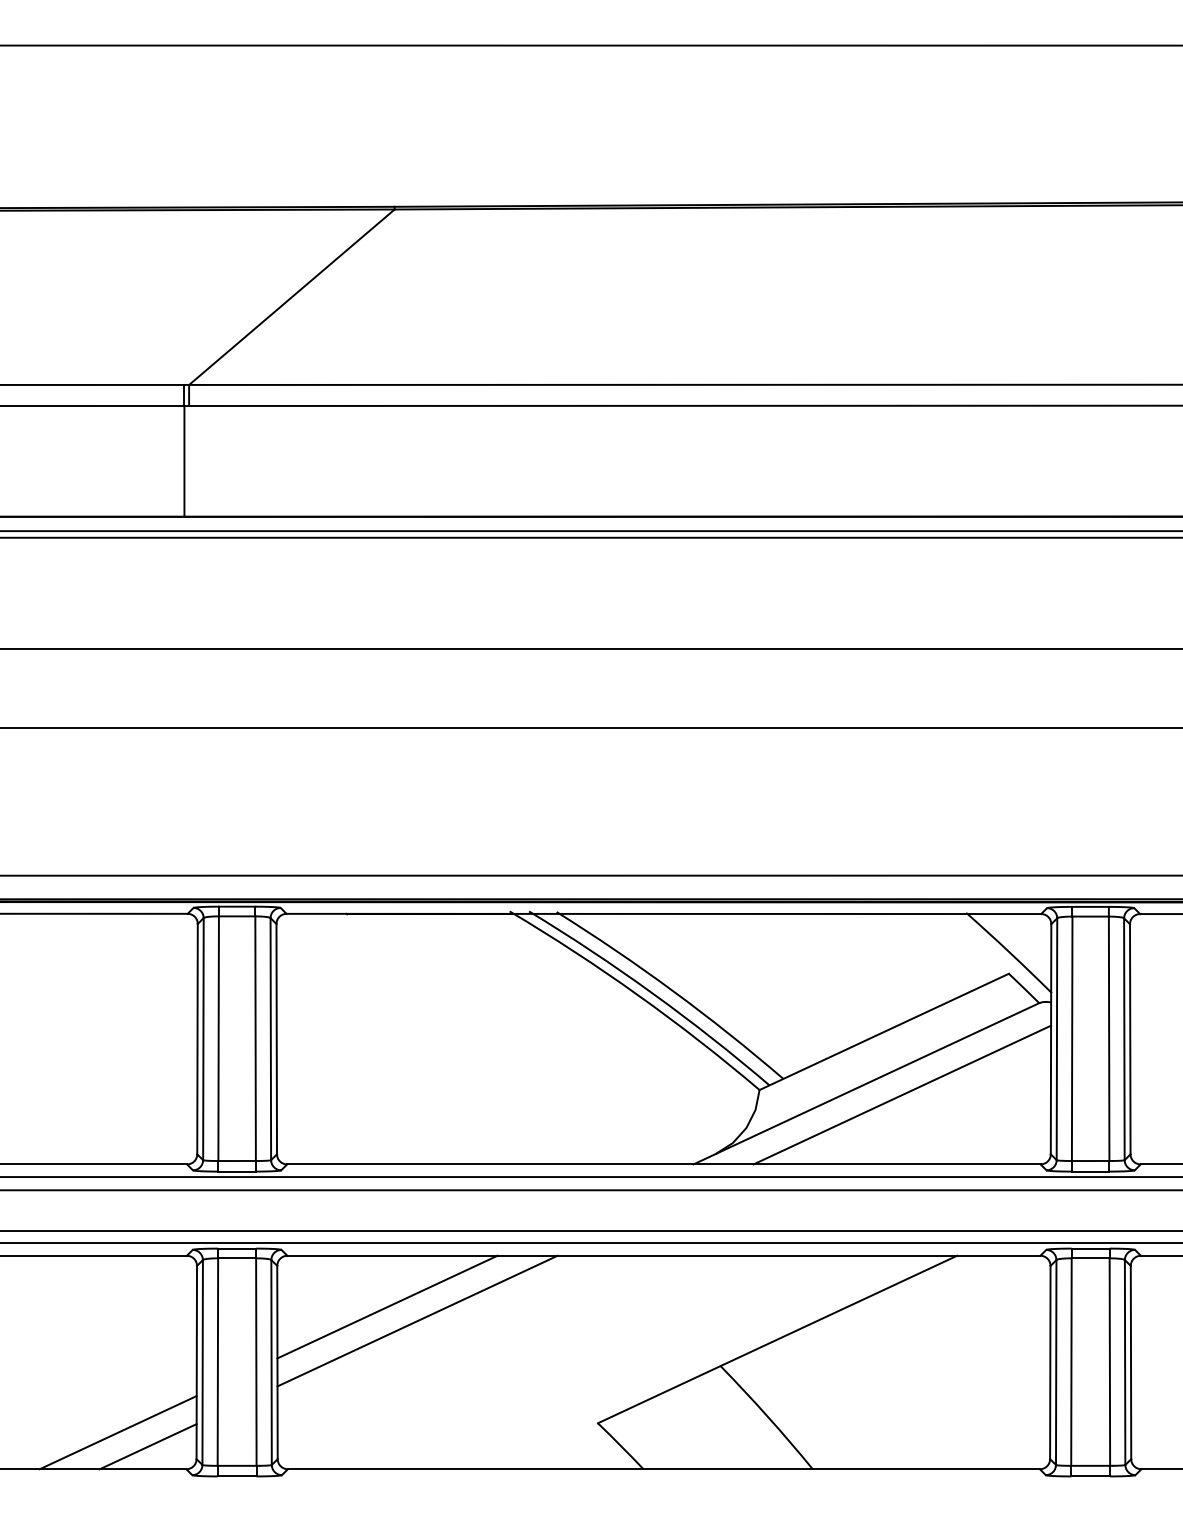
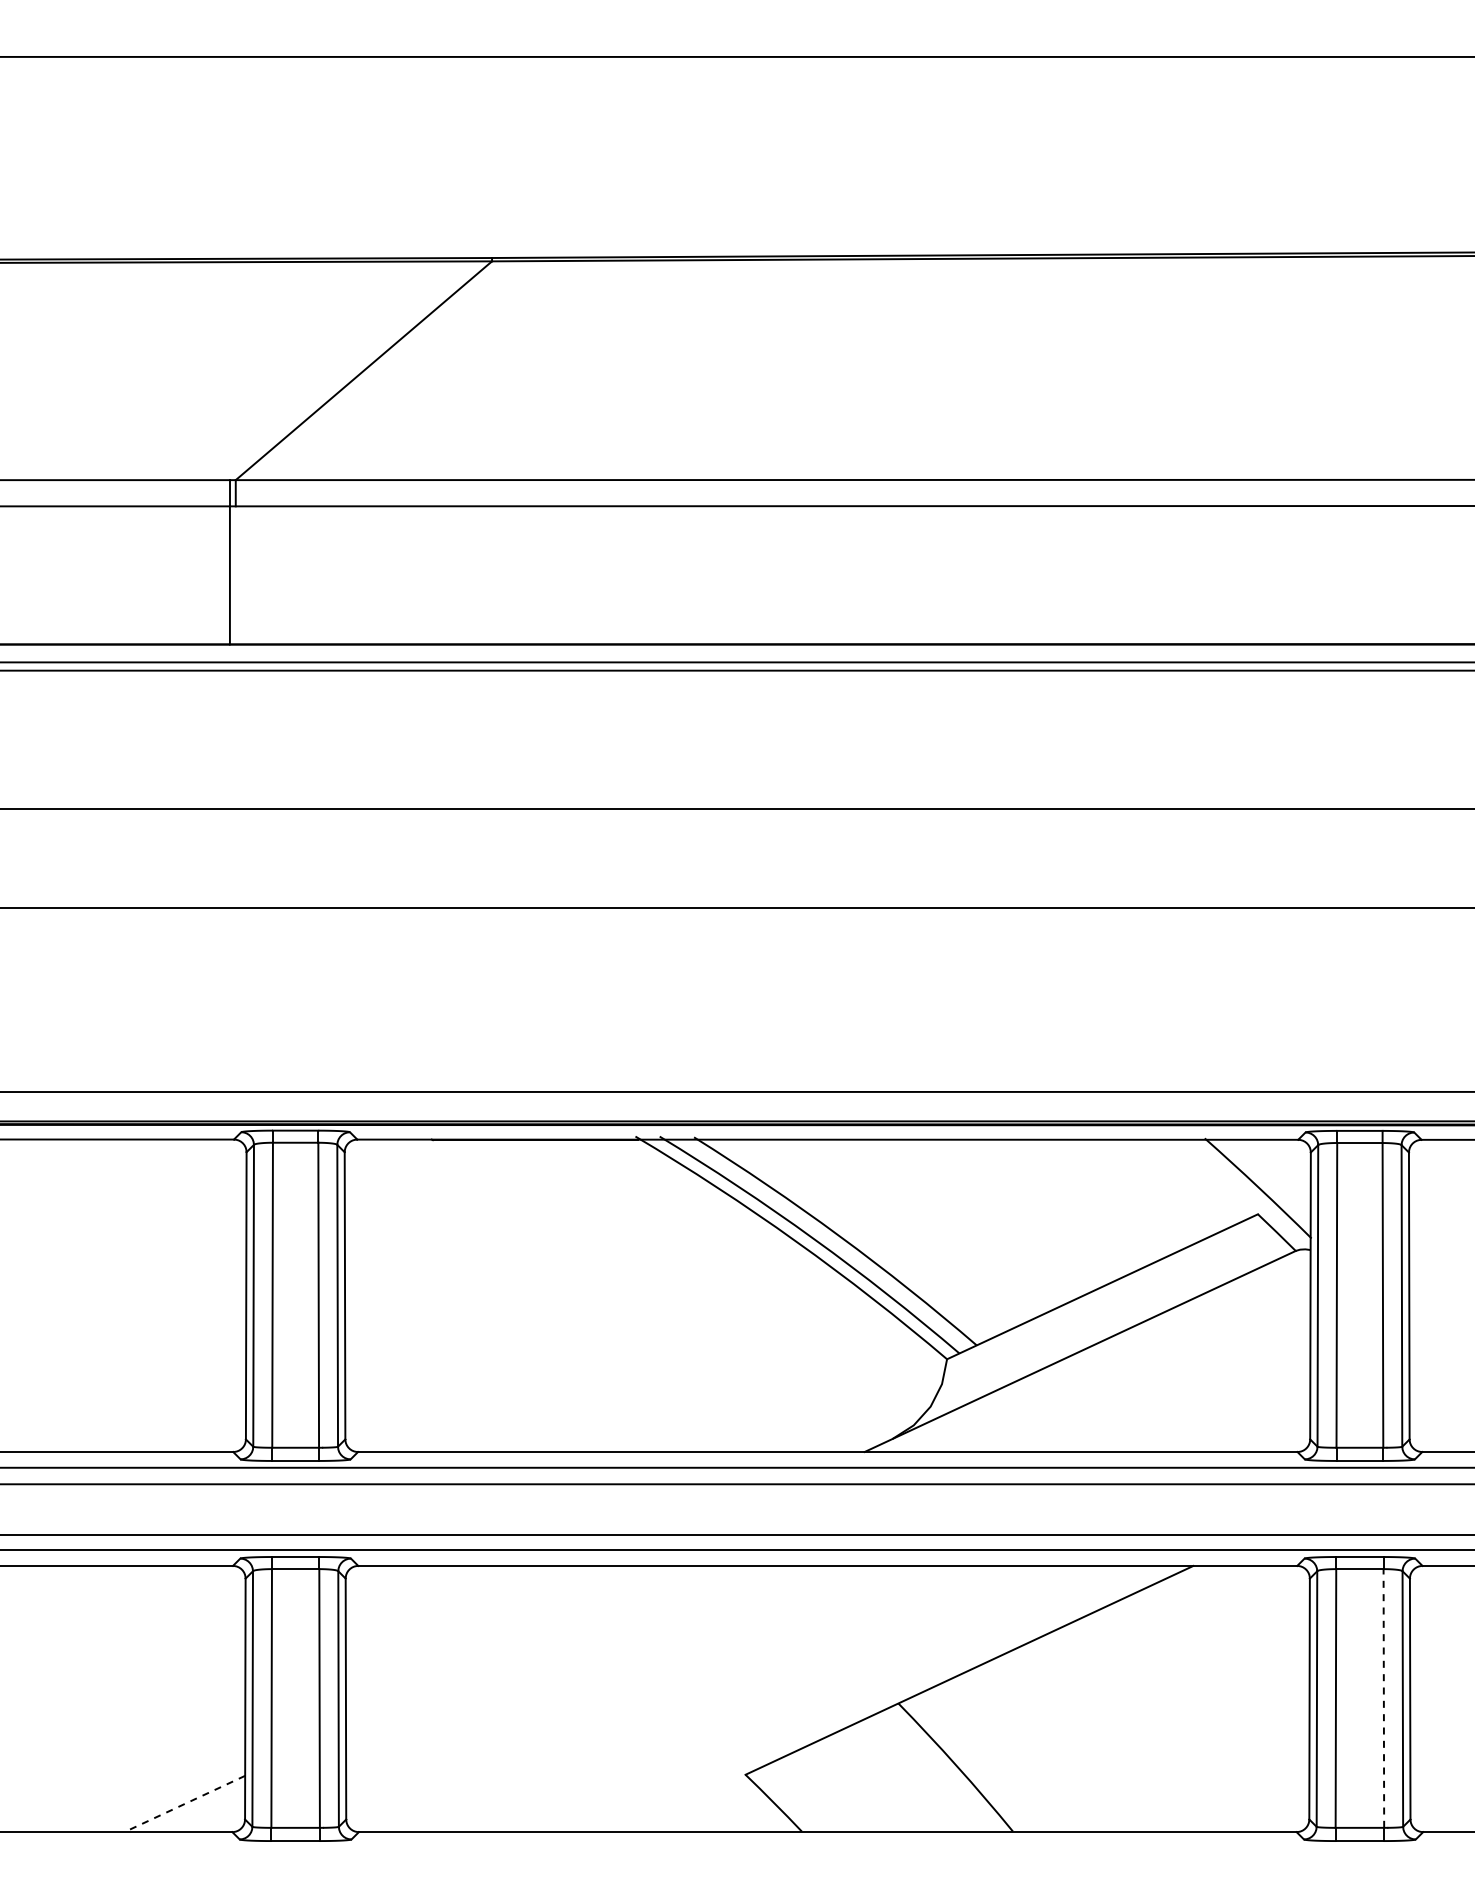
line: (901, 1095) -> (1124, 1365), removed
line: (386, 1306) -> (482, 1629), removed
line: (417, 1320) -> (520, 1646), removed
line: (1109, 1361) -> (1383, 1697), solid -> dashed
line: (118, 1432) -> (147, 1786), removed
line: (147, 1446) -> (184, 1803), solid -> dashed

